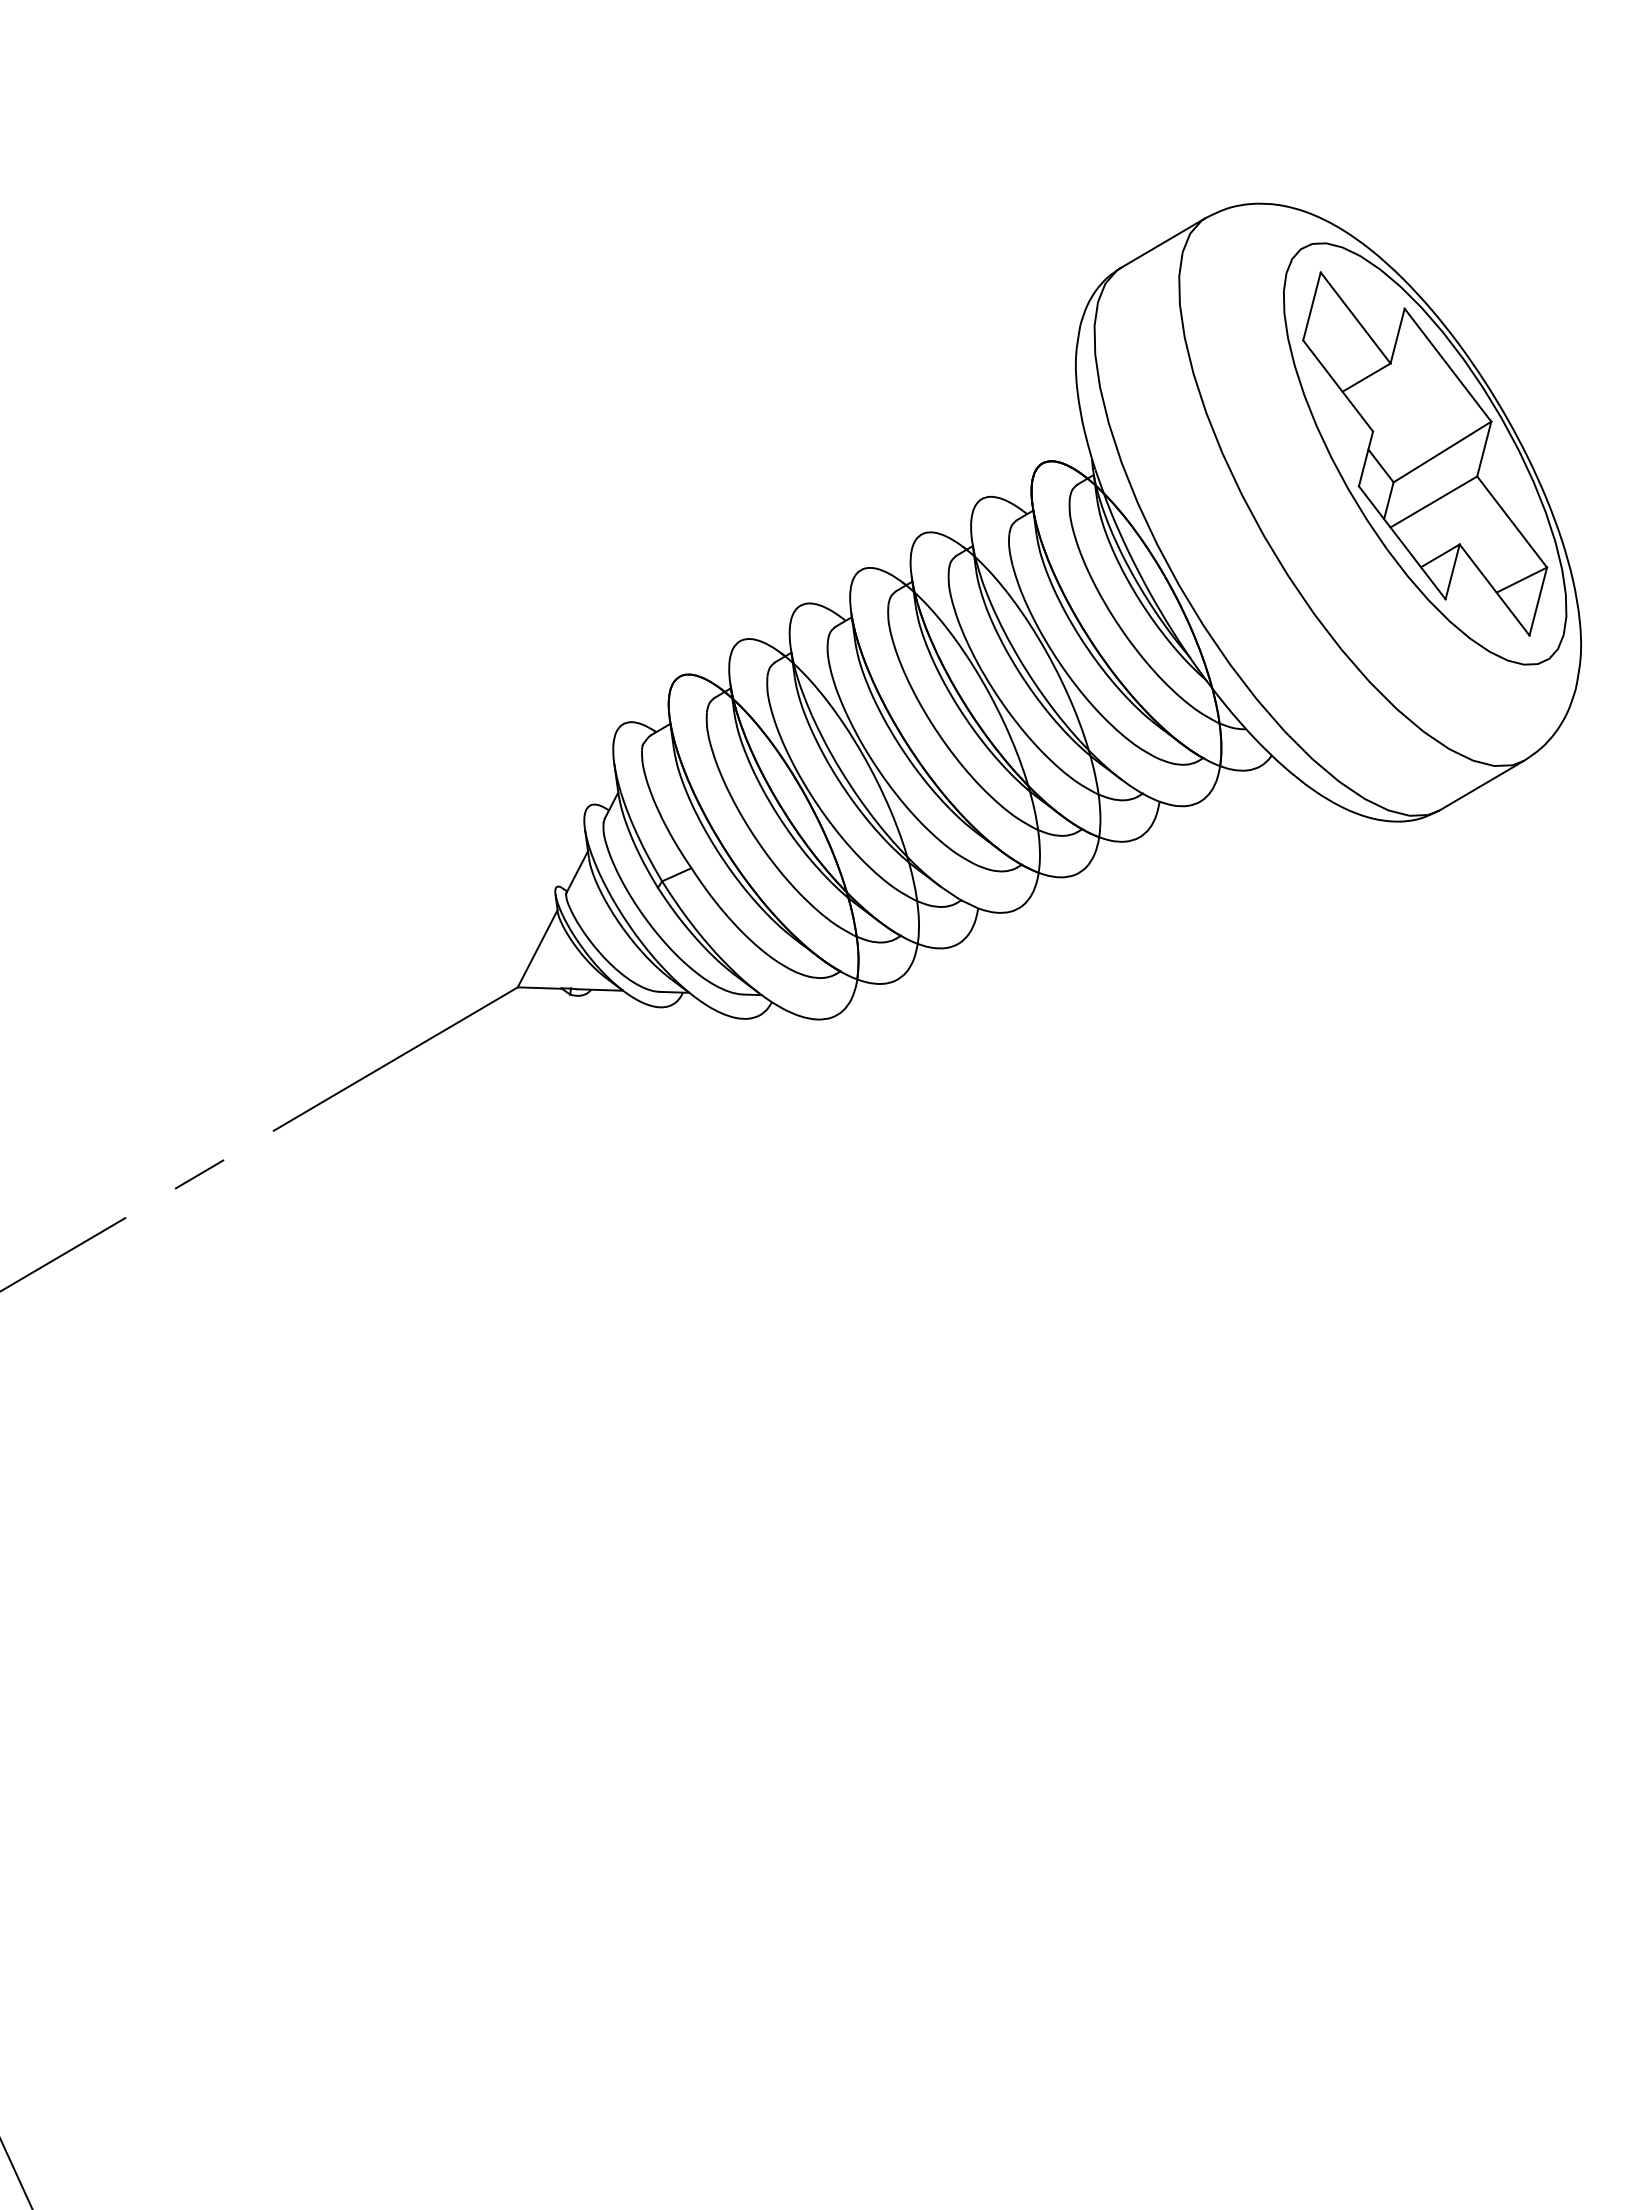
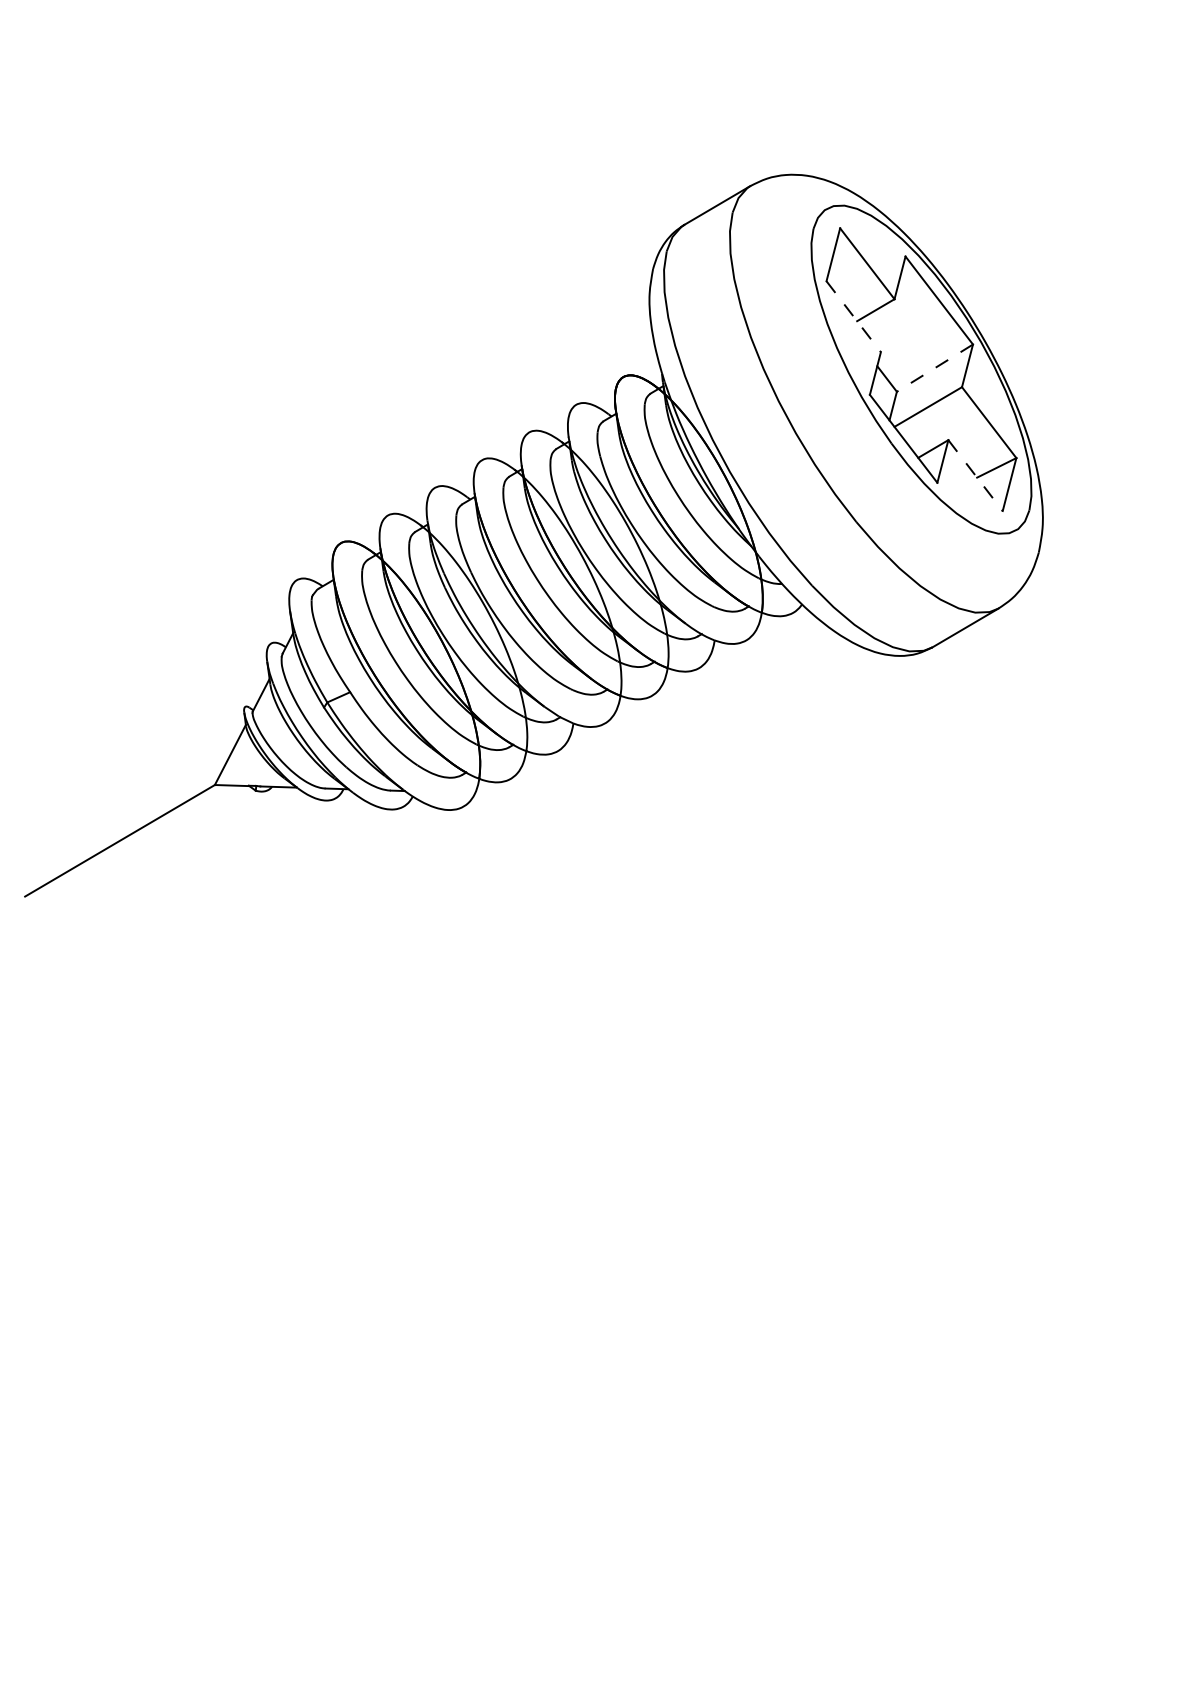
line: (1338, 386) -> (853, 317), solid -> dashed
line: (1442, 452) -> (934, 368), solid -> dashed
line: (1494, 590) -> (975, 475), solid -> dashed

